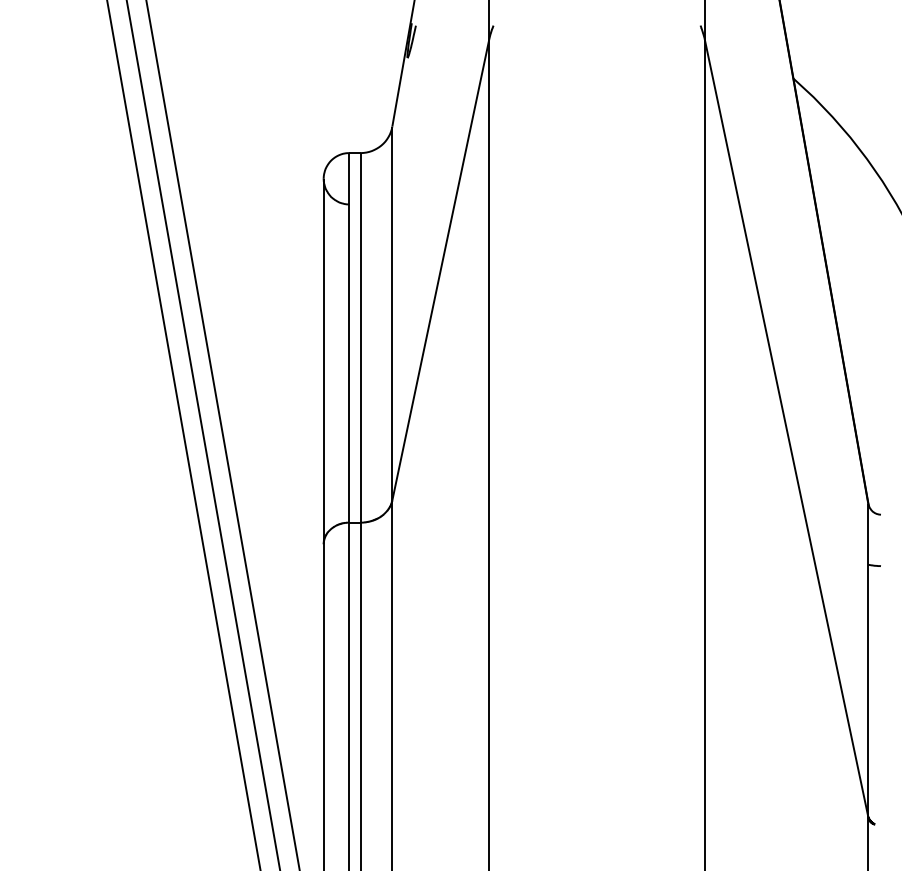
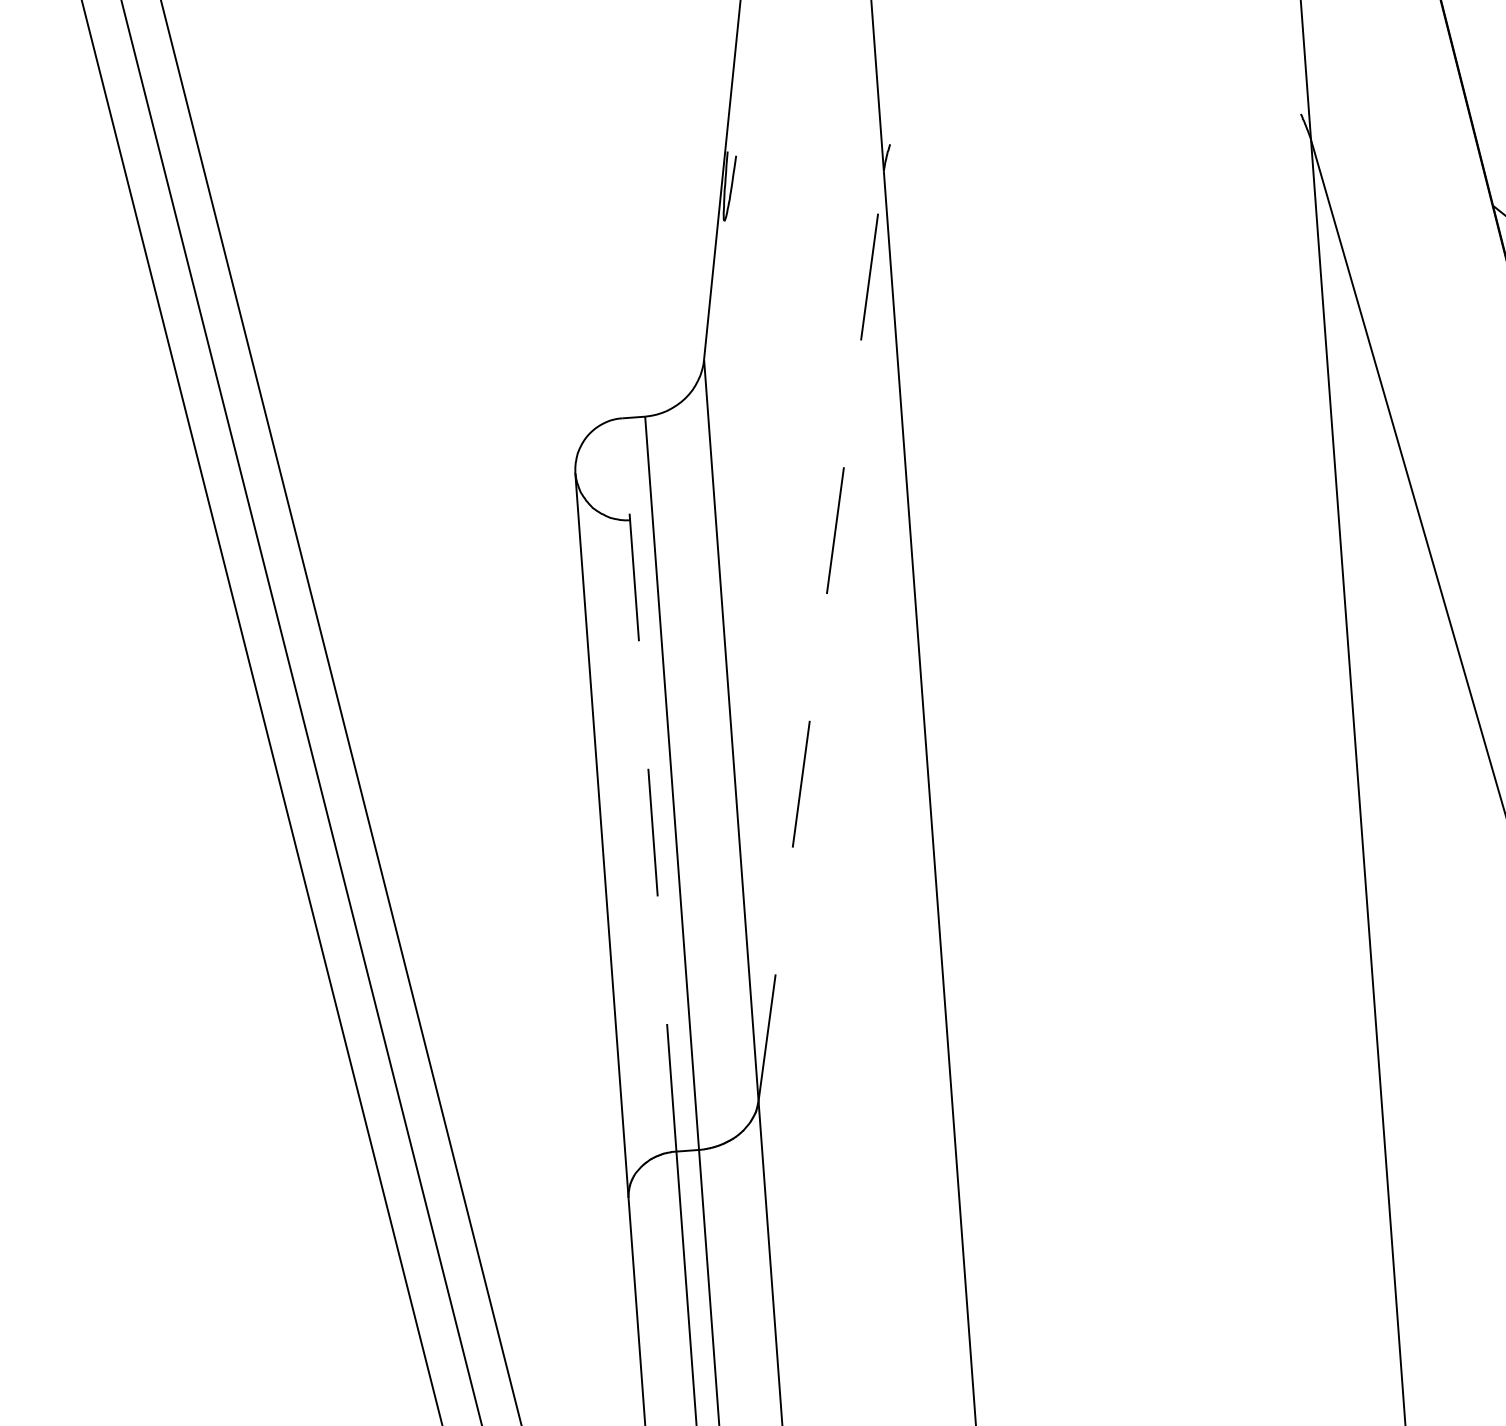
line: (440, 269) -> (820, 635), solid -> dashed
line: (349, 337) -> (649, 784), solid -> dashed

